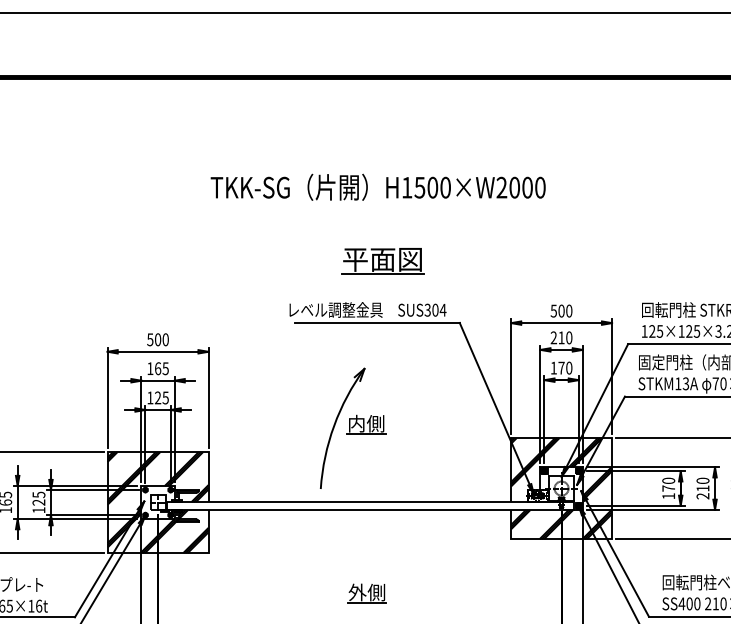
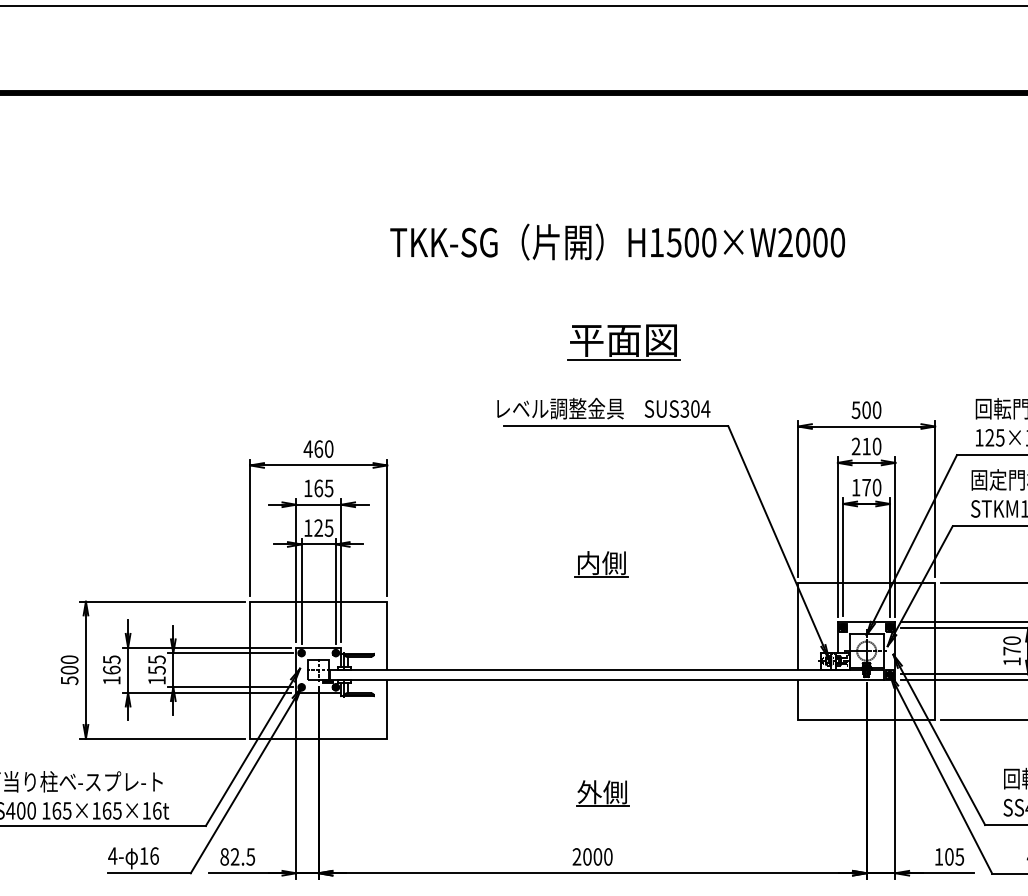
text: (154, 339) -> (313, 448), 500 -> 460
part: (335, 424) -> (559, 564), removed
hatch: (561, 488) -> (866, 650), removed
text: (38, 502) -> (156, 670), 125 -> 155
hatch: (157, 502) -> (318, 669), removed

